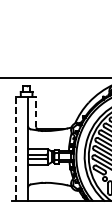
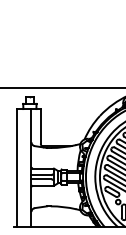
line: (36, 111) -> (40, 125), dashed -> solid
line: (15, 148) -> (17, 167), dashed -> solid

